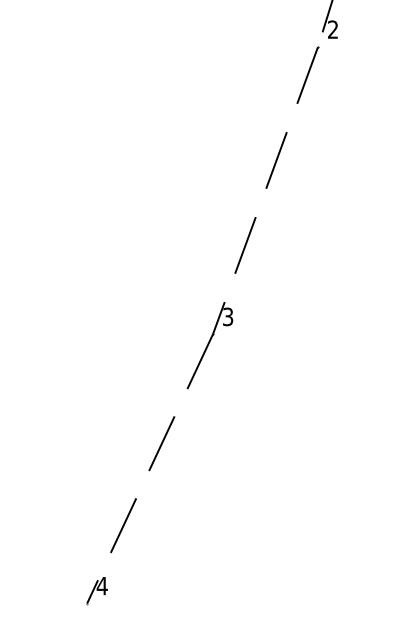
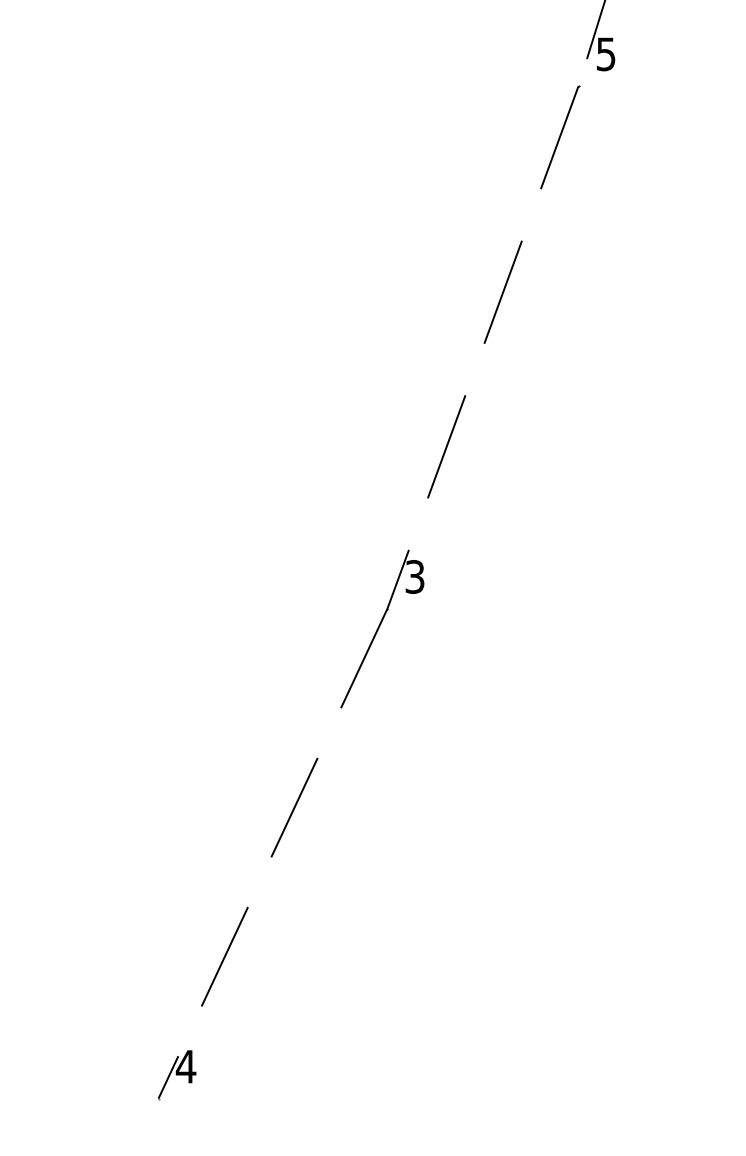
text: (332, 29) -> (605, 53), 2 -> 5

